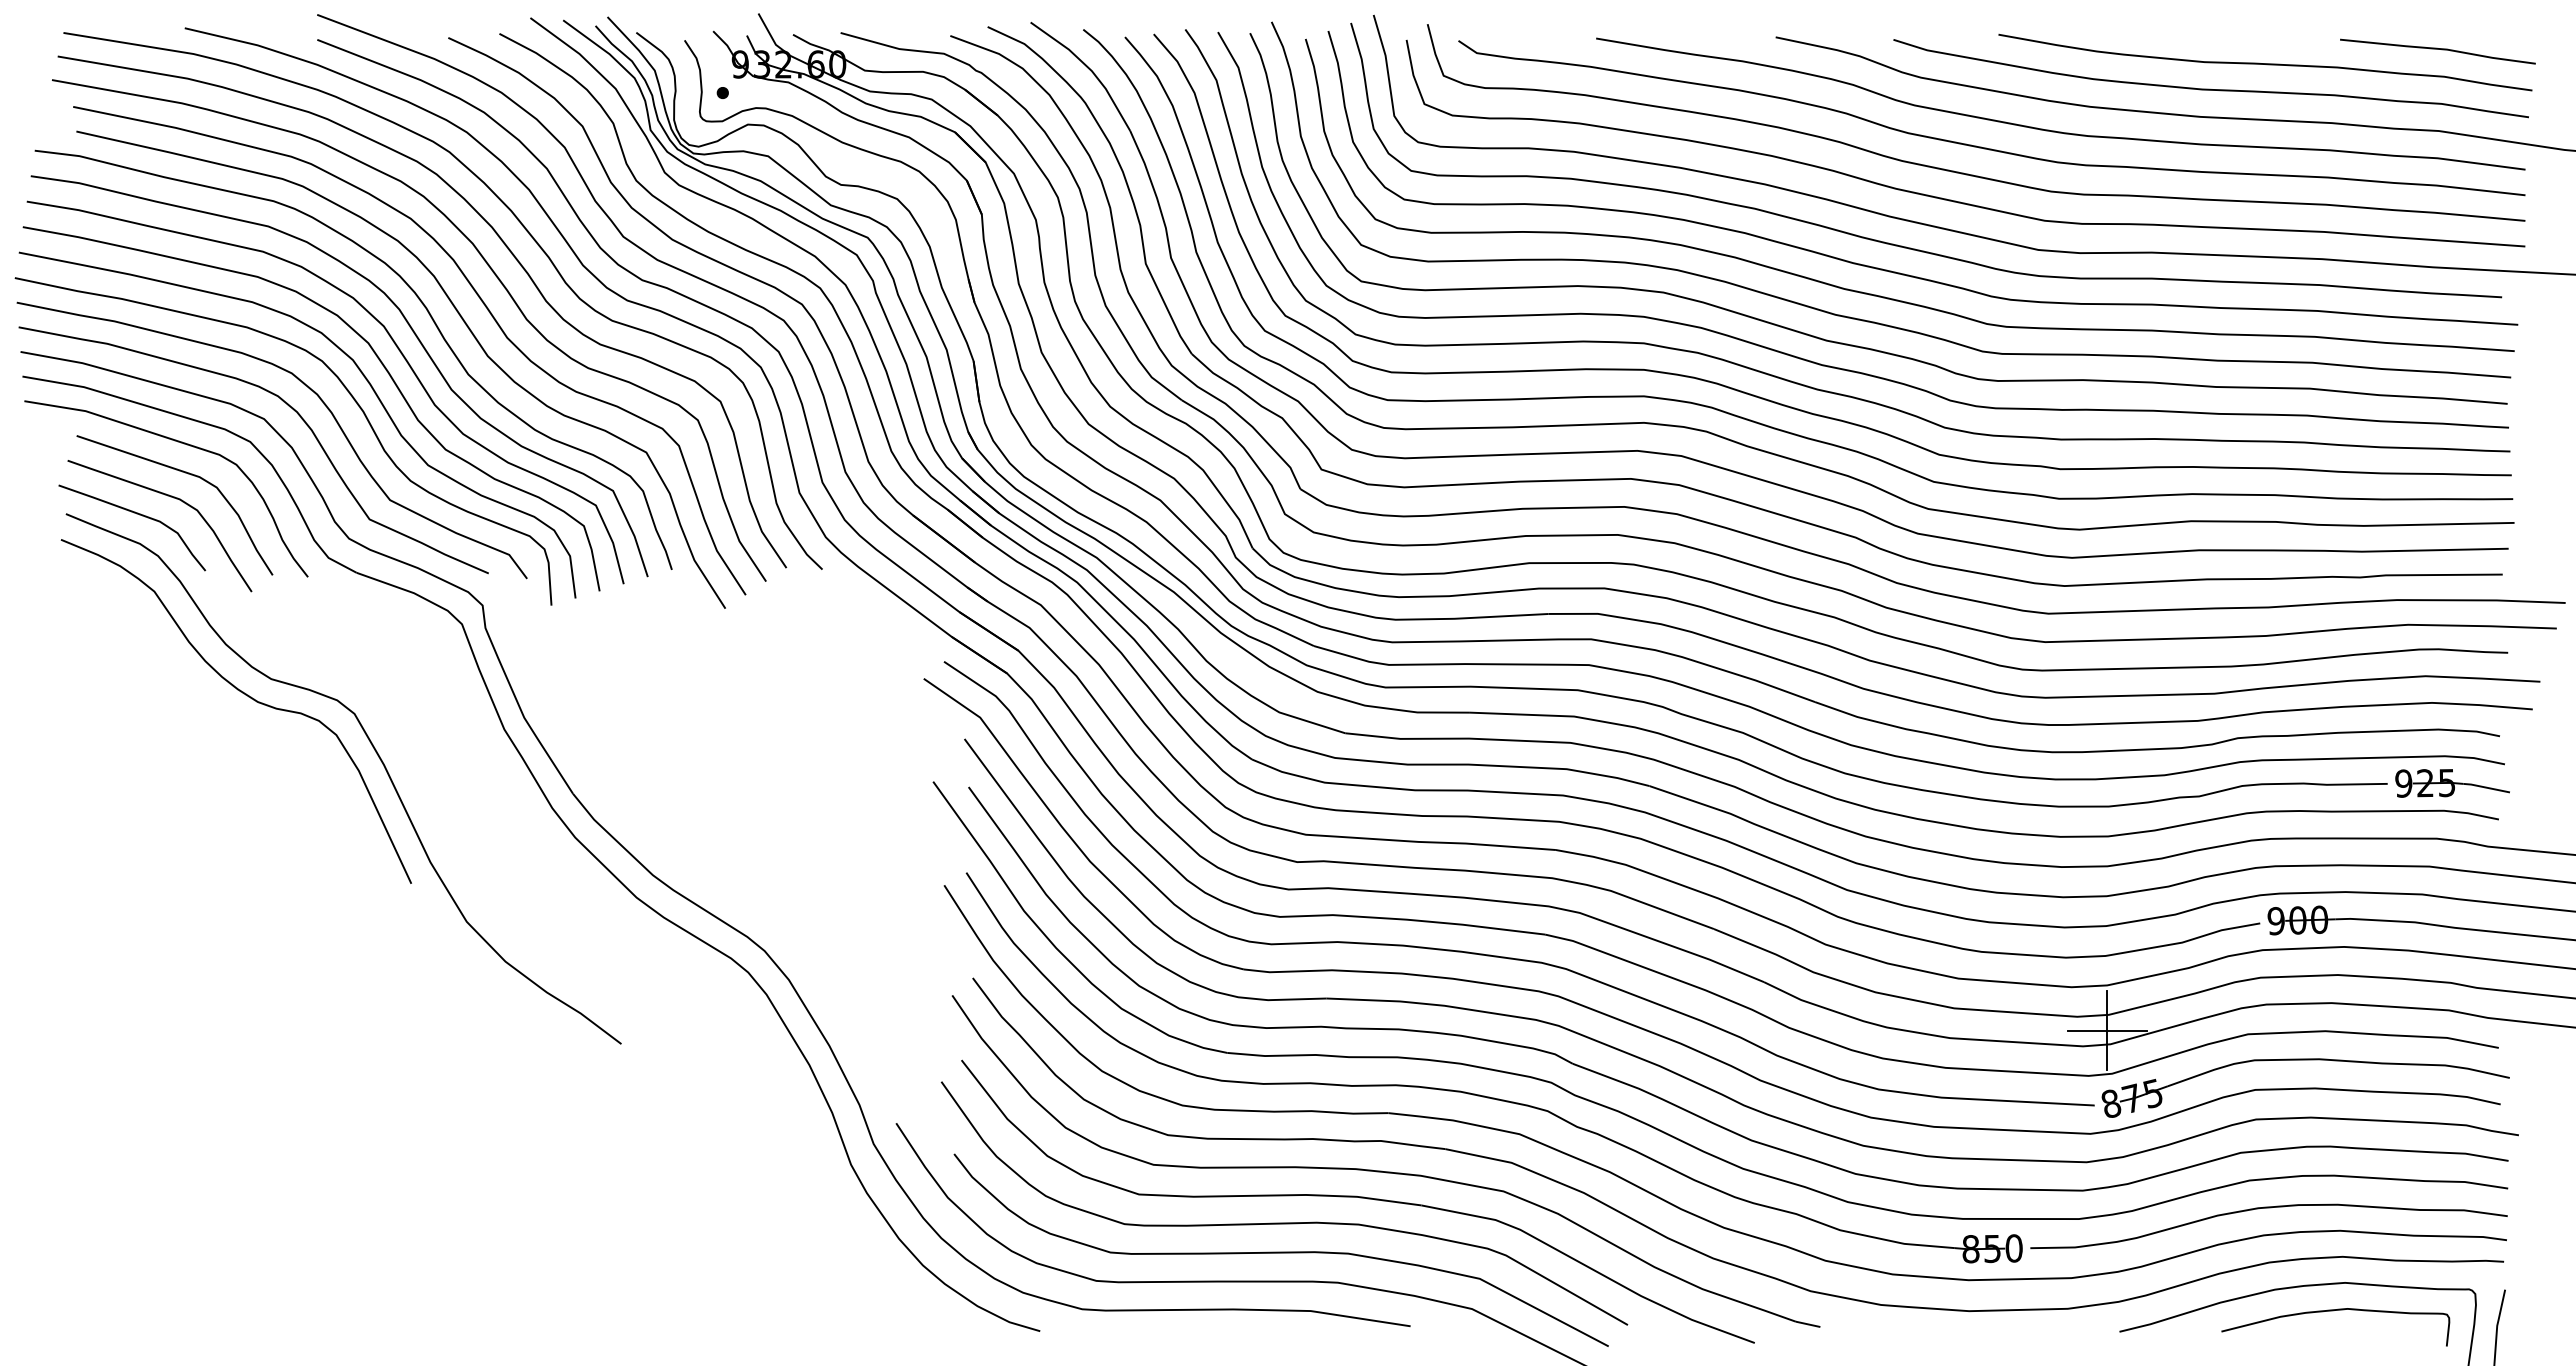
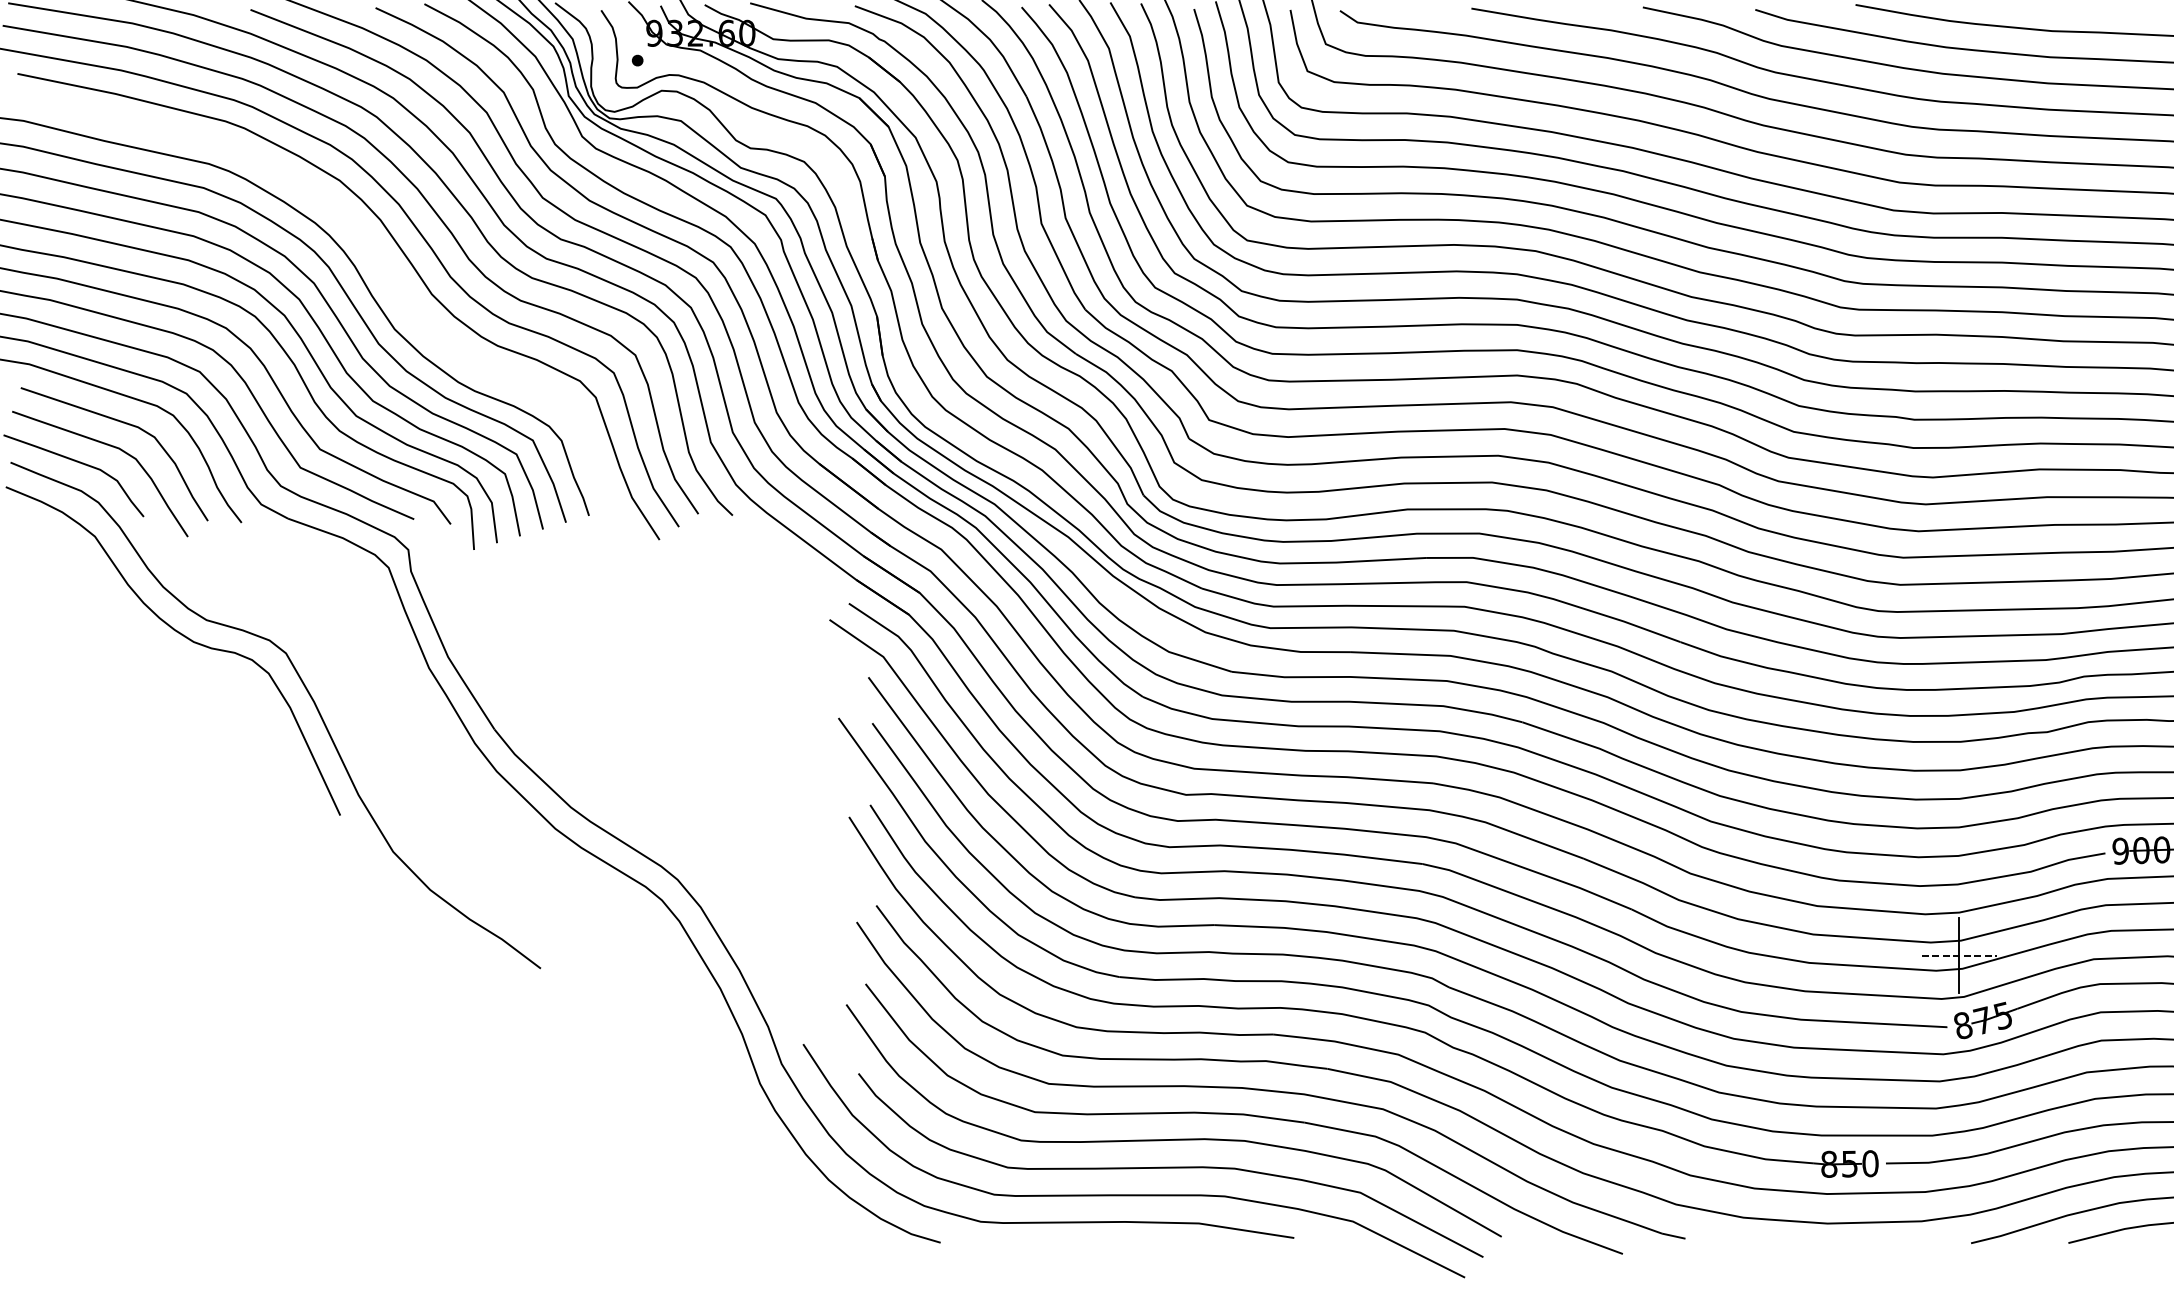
curve: (465, 325) -> (391, 282), removed
line: (2107, 1030) -> (1959, 955), solid -> dashed

